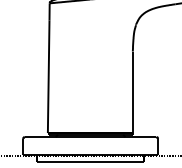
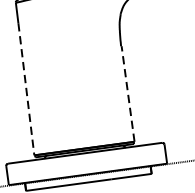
line: (48, 77) -> (26, 90), solid -> dashed
line: (133, 92) -> (128, 94), solid -> dashed

